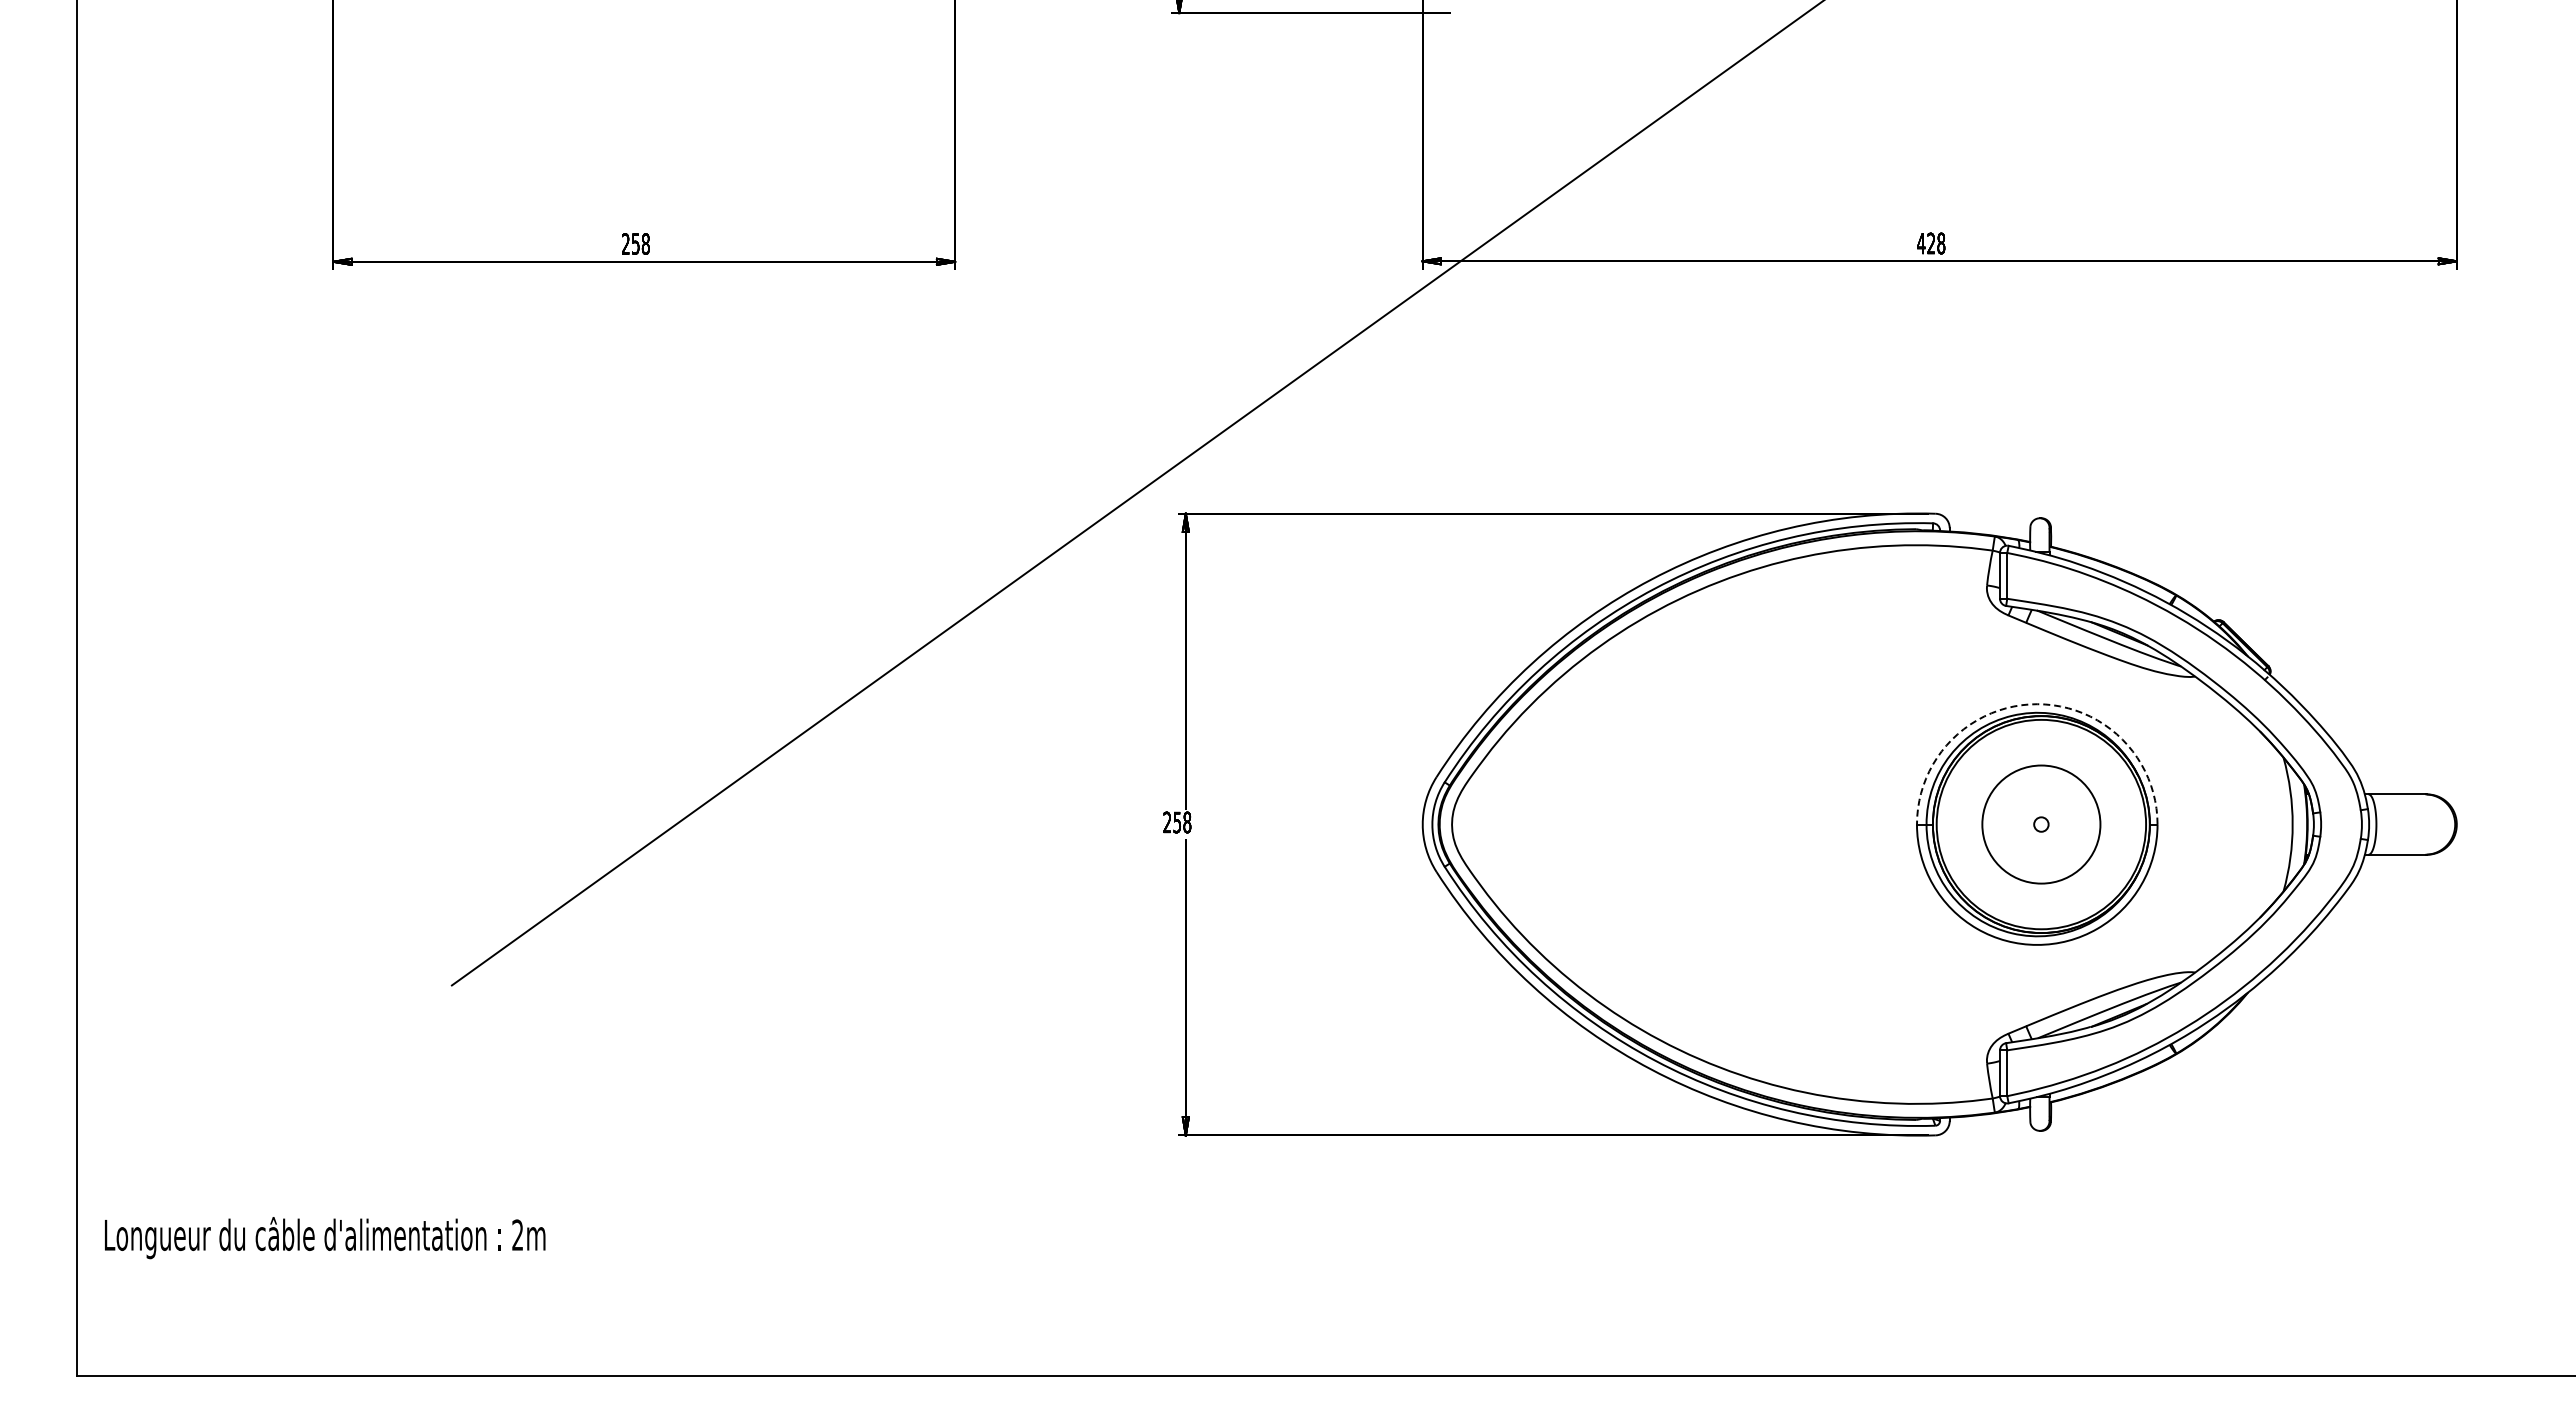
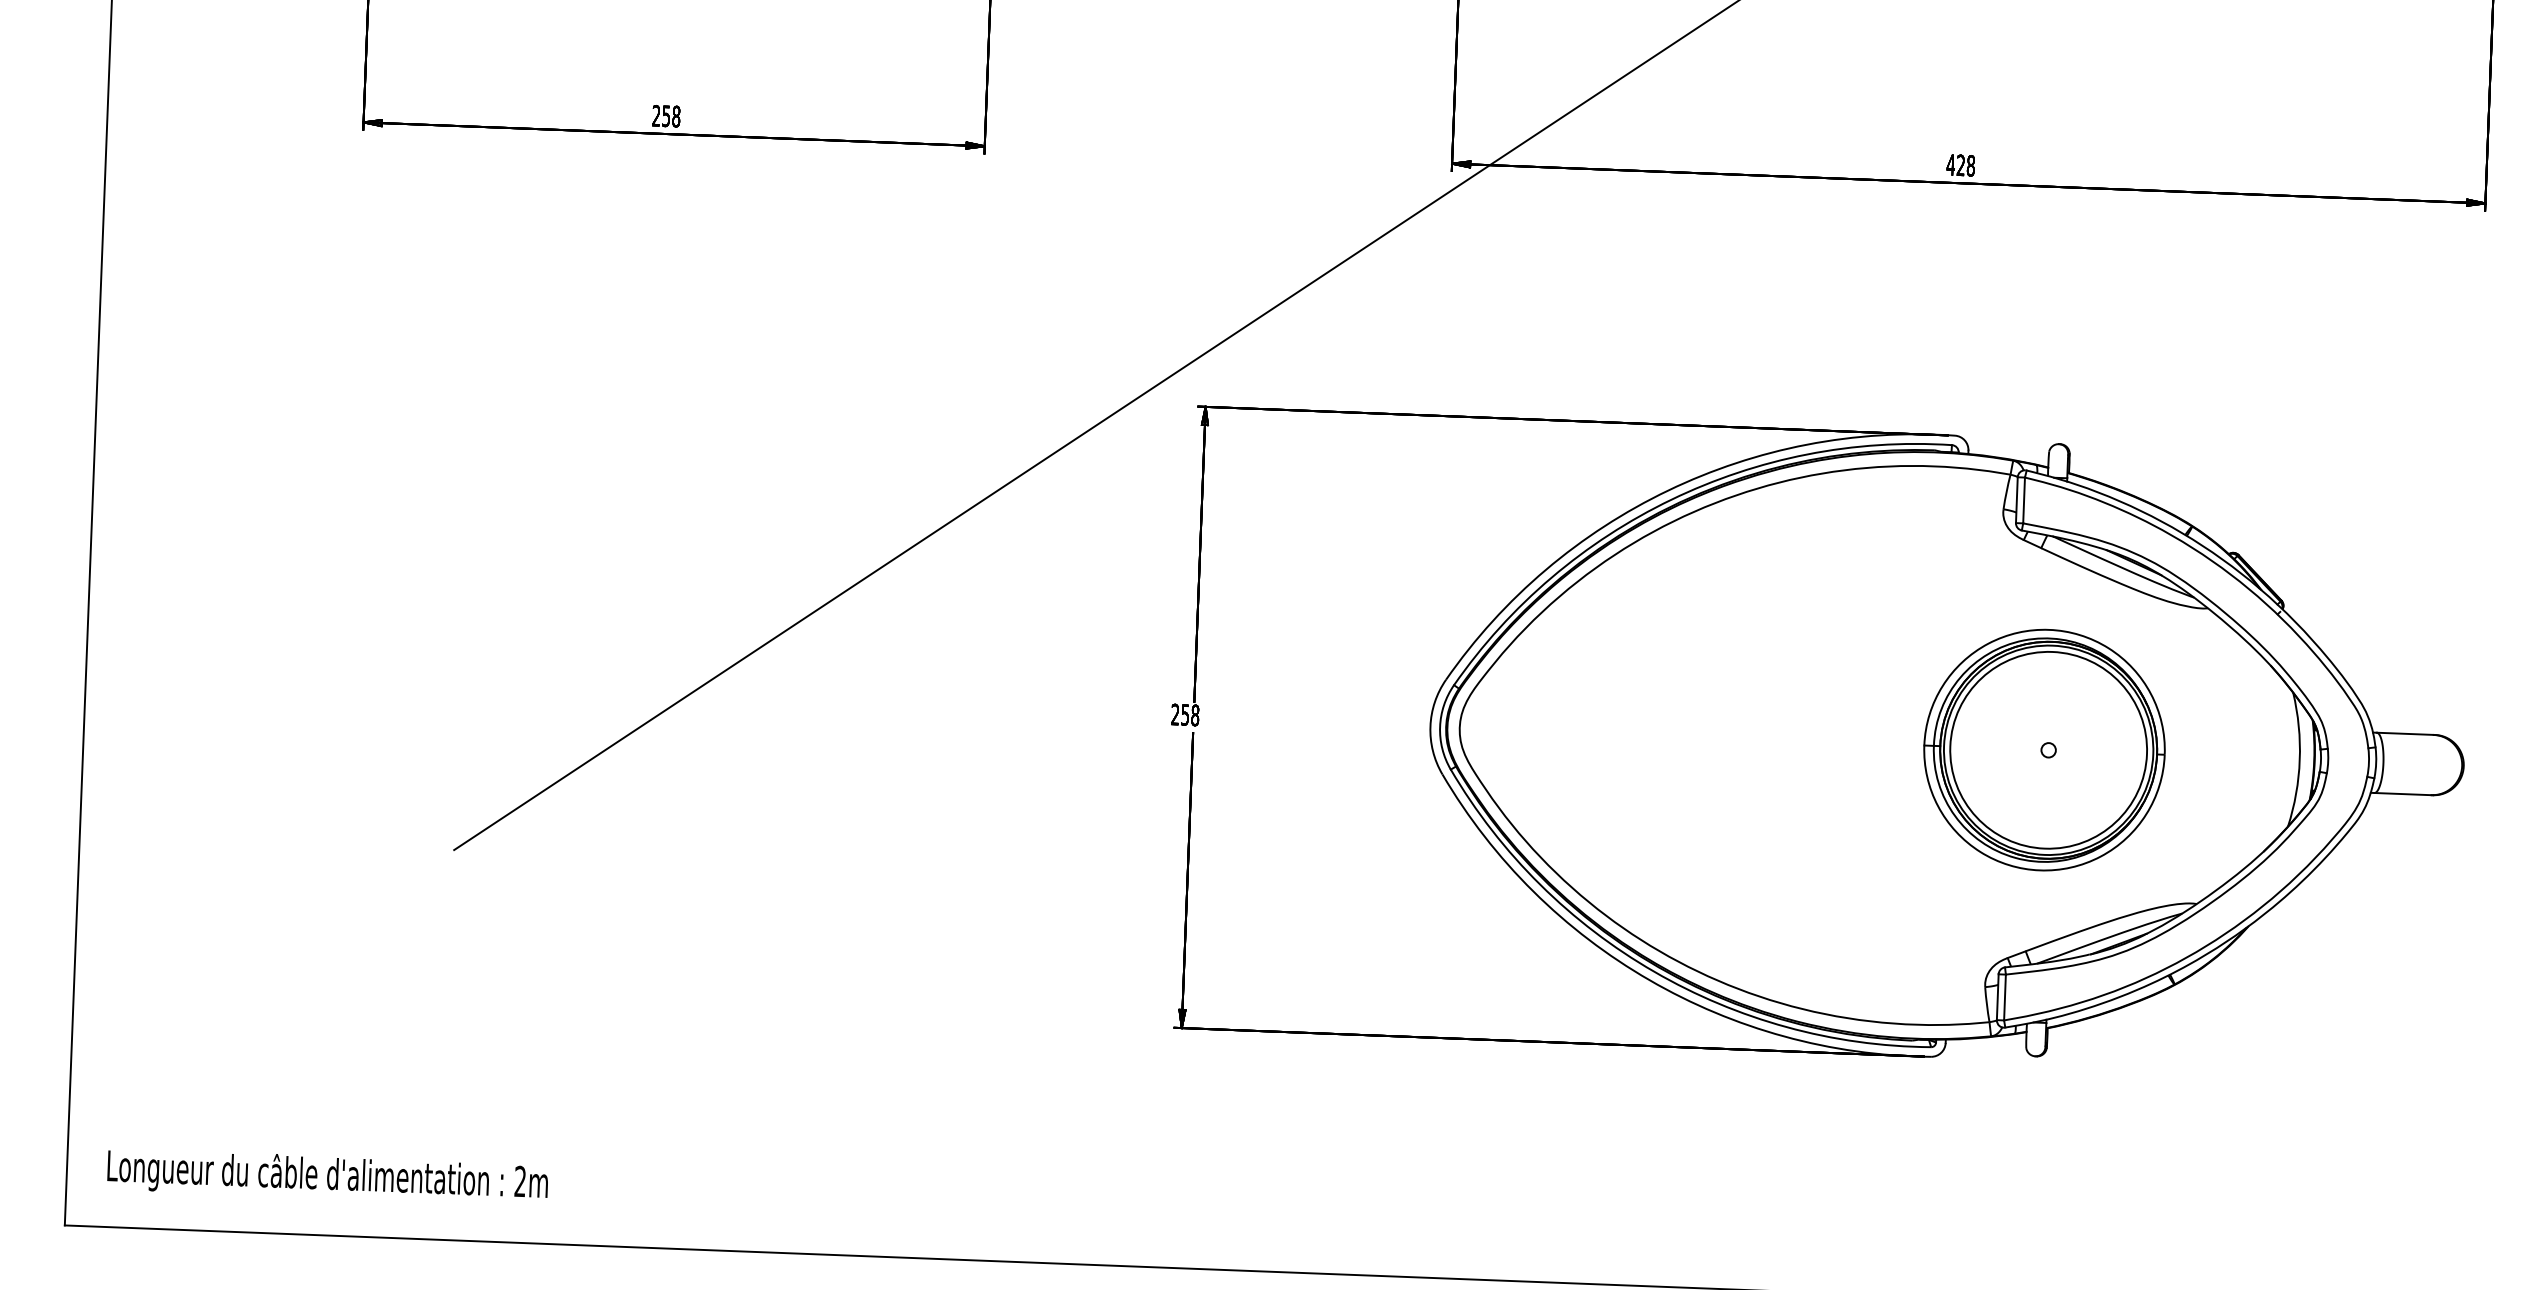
arc: (2037, 704) -> (2049, 630), dashed -> solid
circle: (2040, 824) -> (2047, 750), size x1.67
text: (325, 1238) -> (328, 1177), moved

